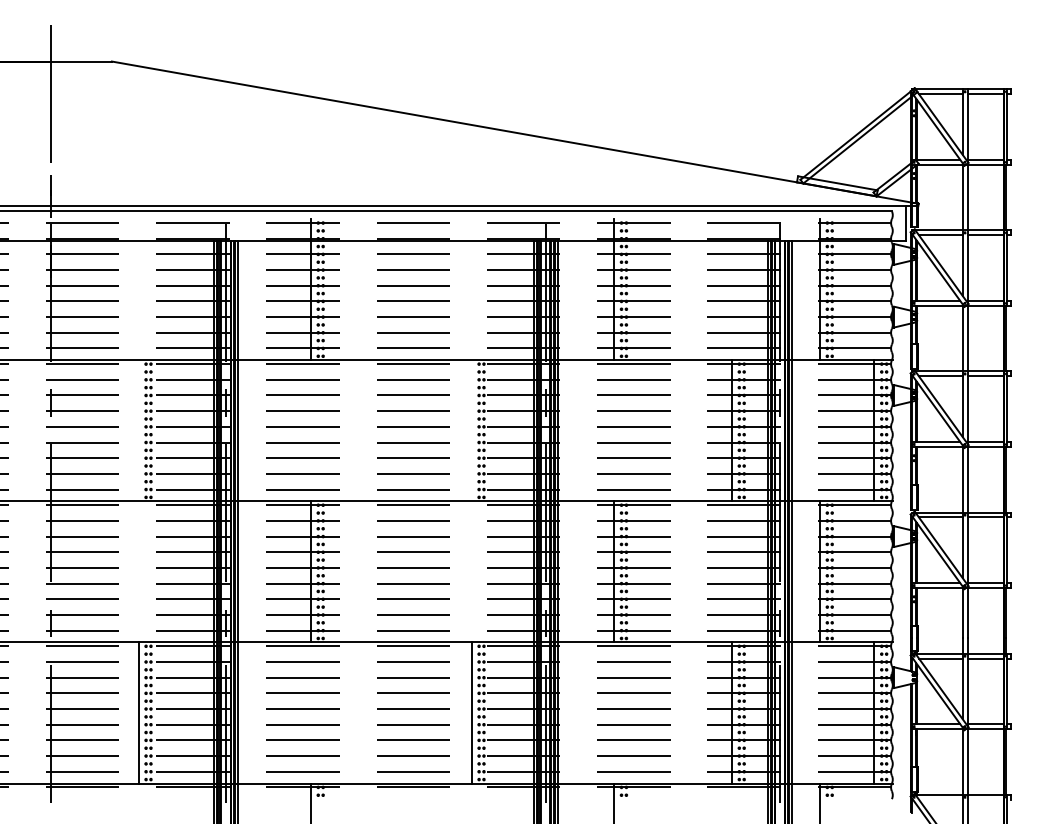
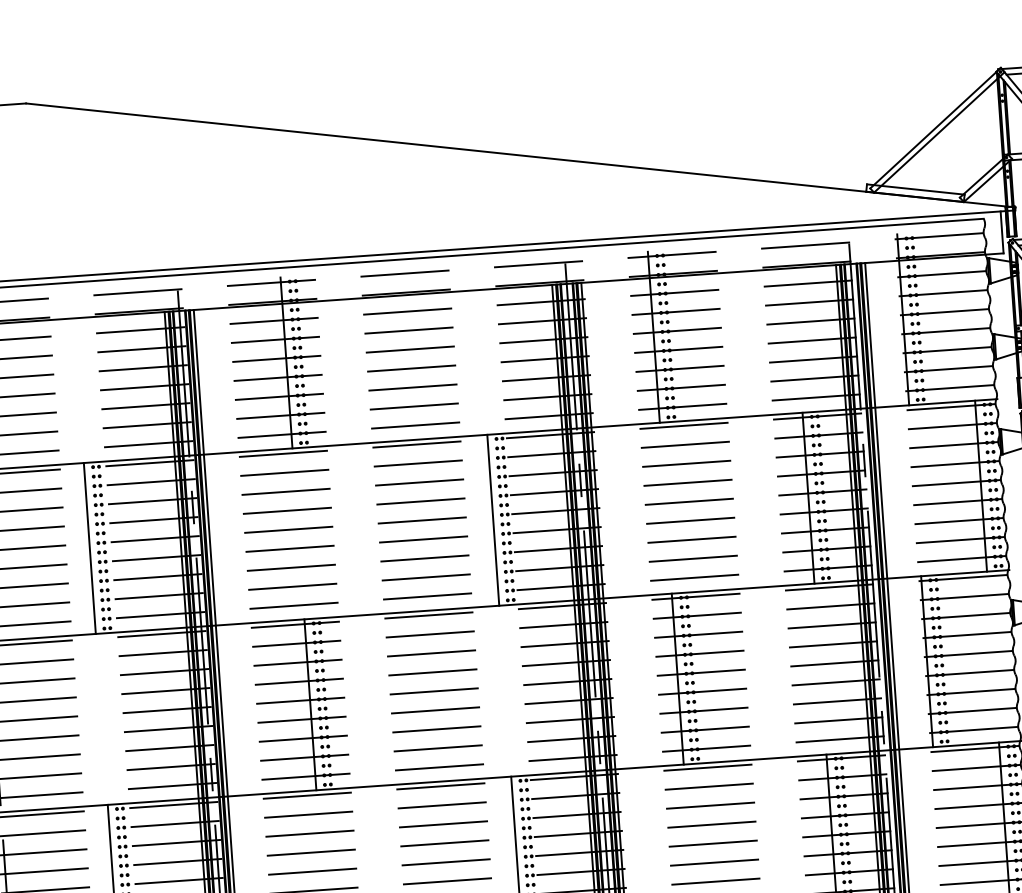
line: (138, 430) -> (89, 548), added
line: (471, 430) -> (492, 519), added

